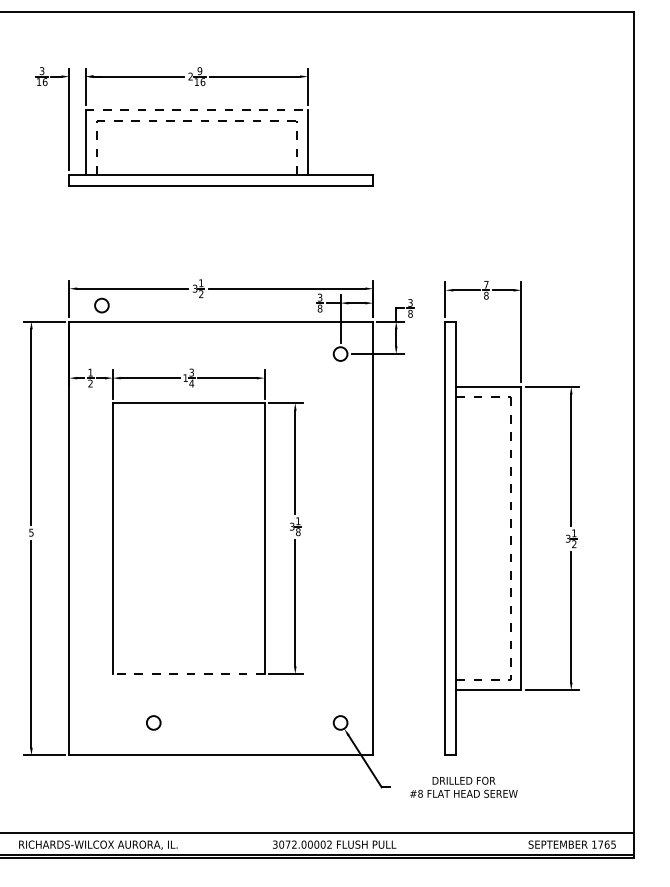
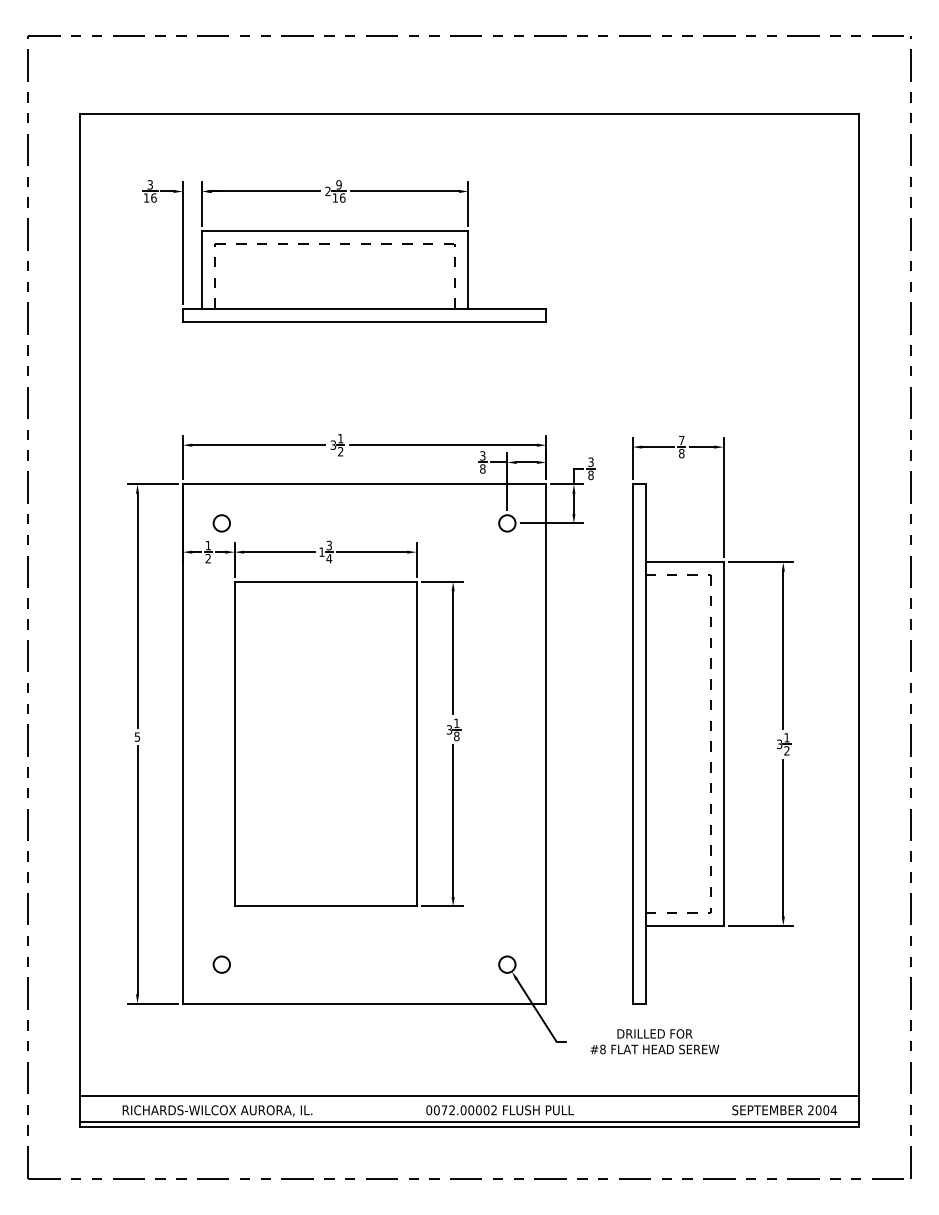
line: (196, 110) -> (335, 231), dashed -> solid
circle: (101, 305) -> (221, 523), moved
line: (188, 674) -> (325, 906), dashed -> solid
circle: (153, 722) -> (221, 964), moved
text: (275, 844) -> (429, 1110), 3072.00002 -> 0072.00002
text: (604, 844) -> (822, 1110), 1765 -> 2004

